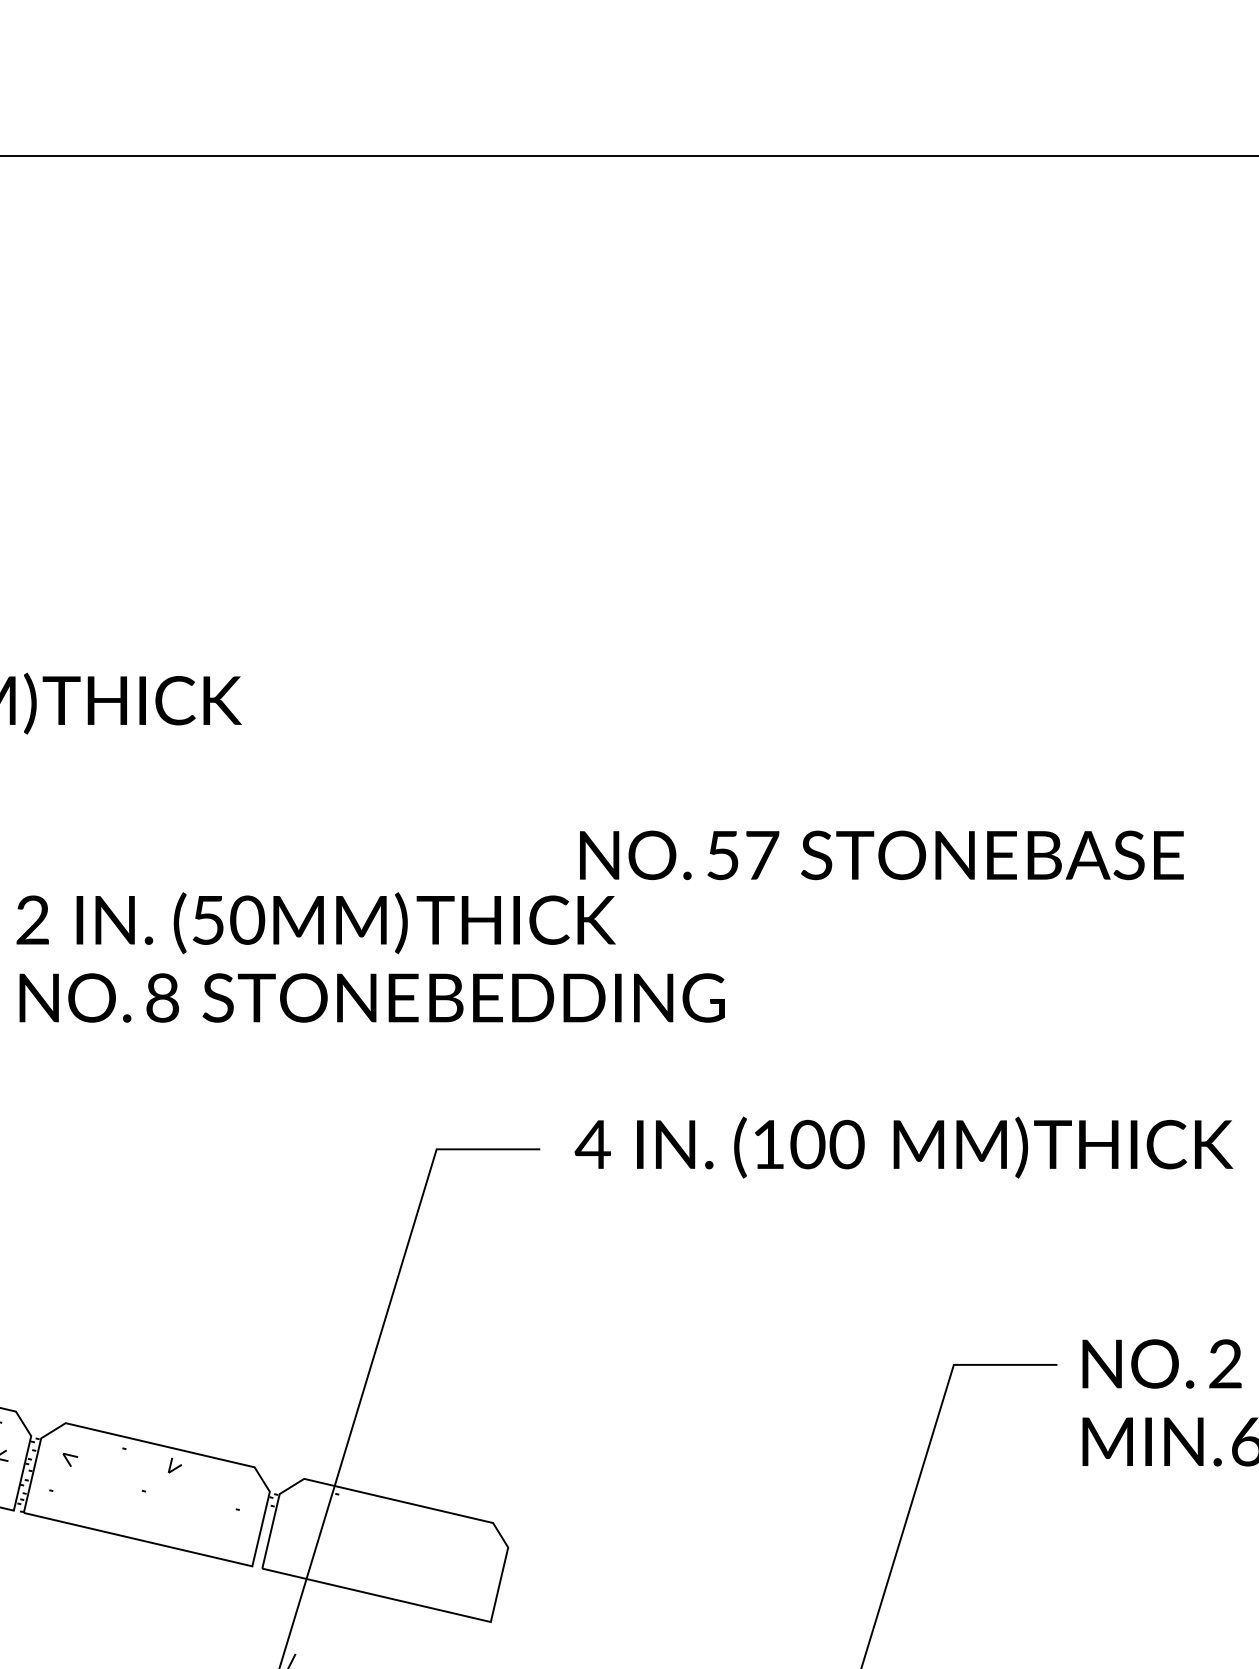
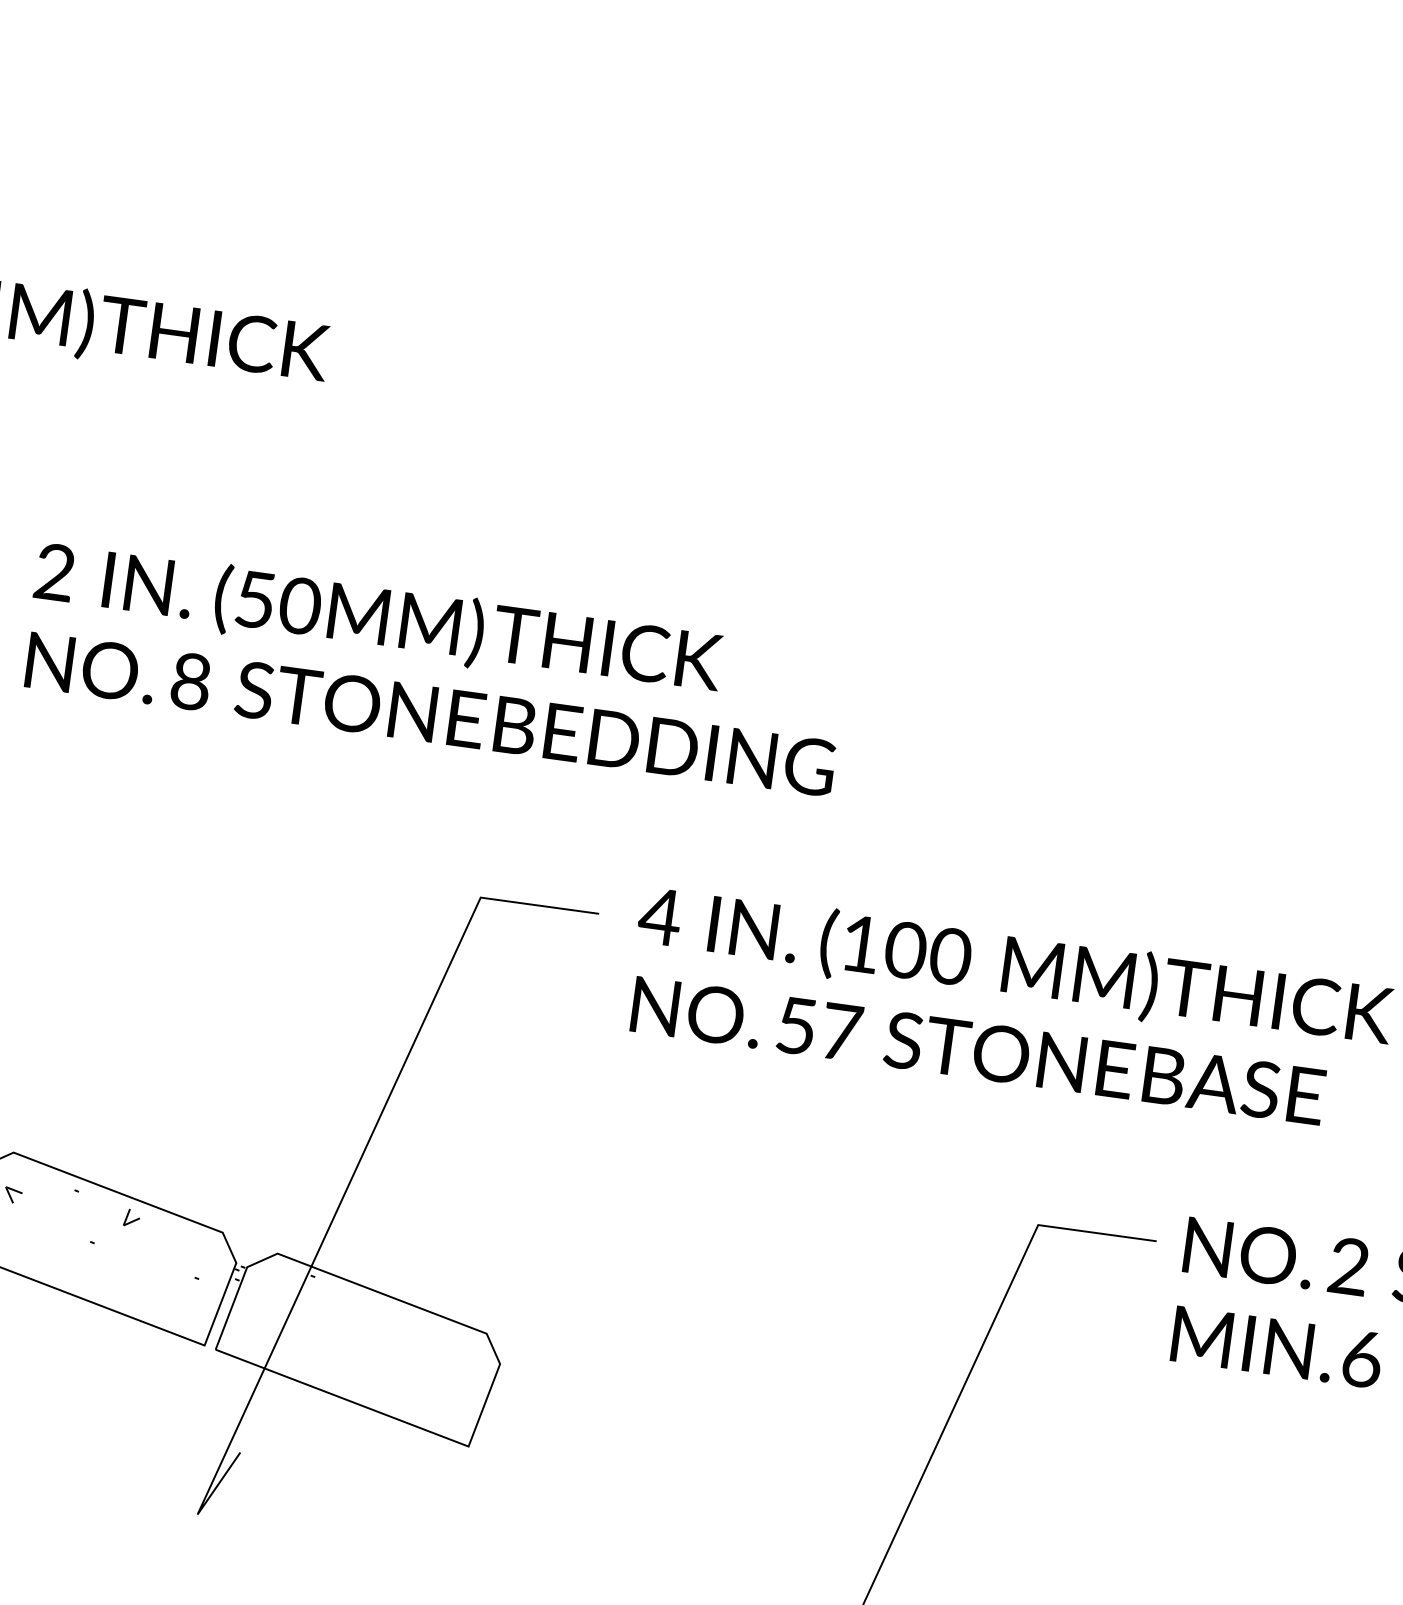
text: (881, 855) -> (977, 1050), moved

